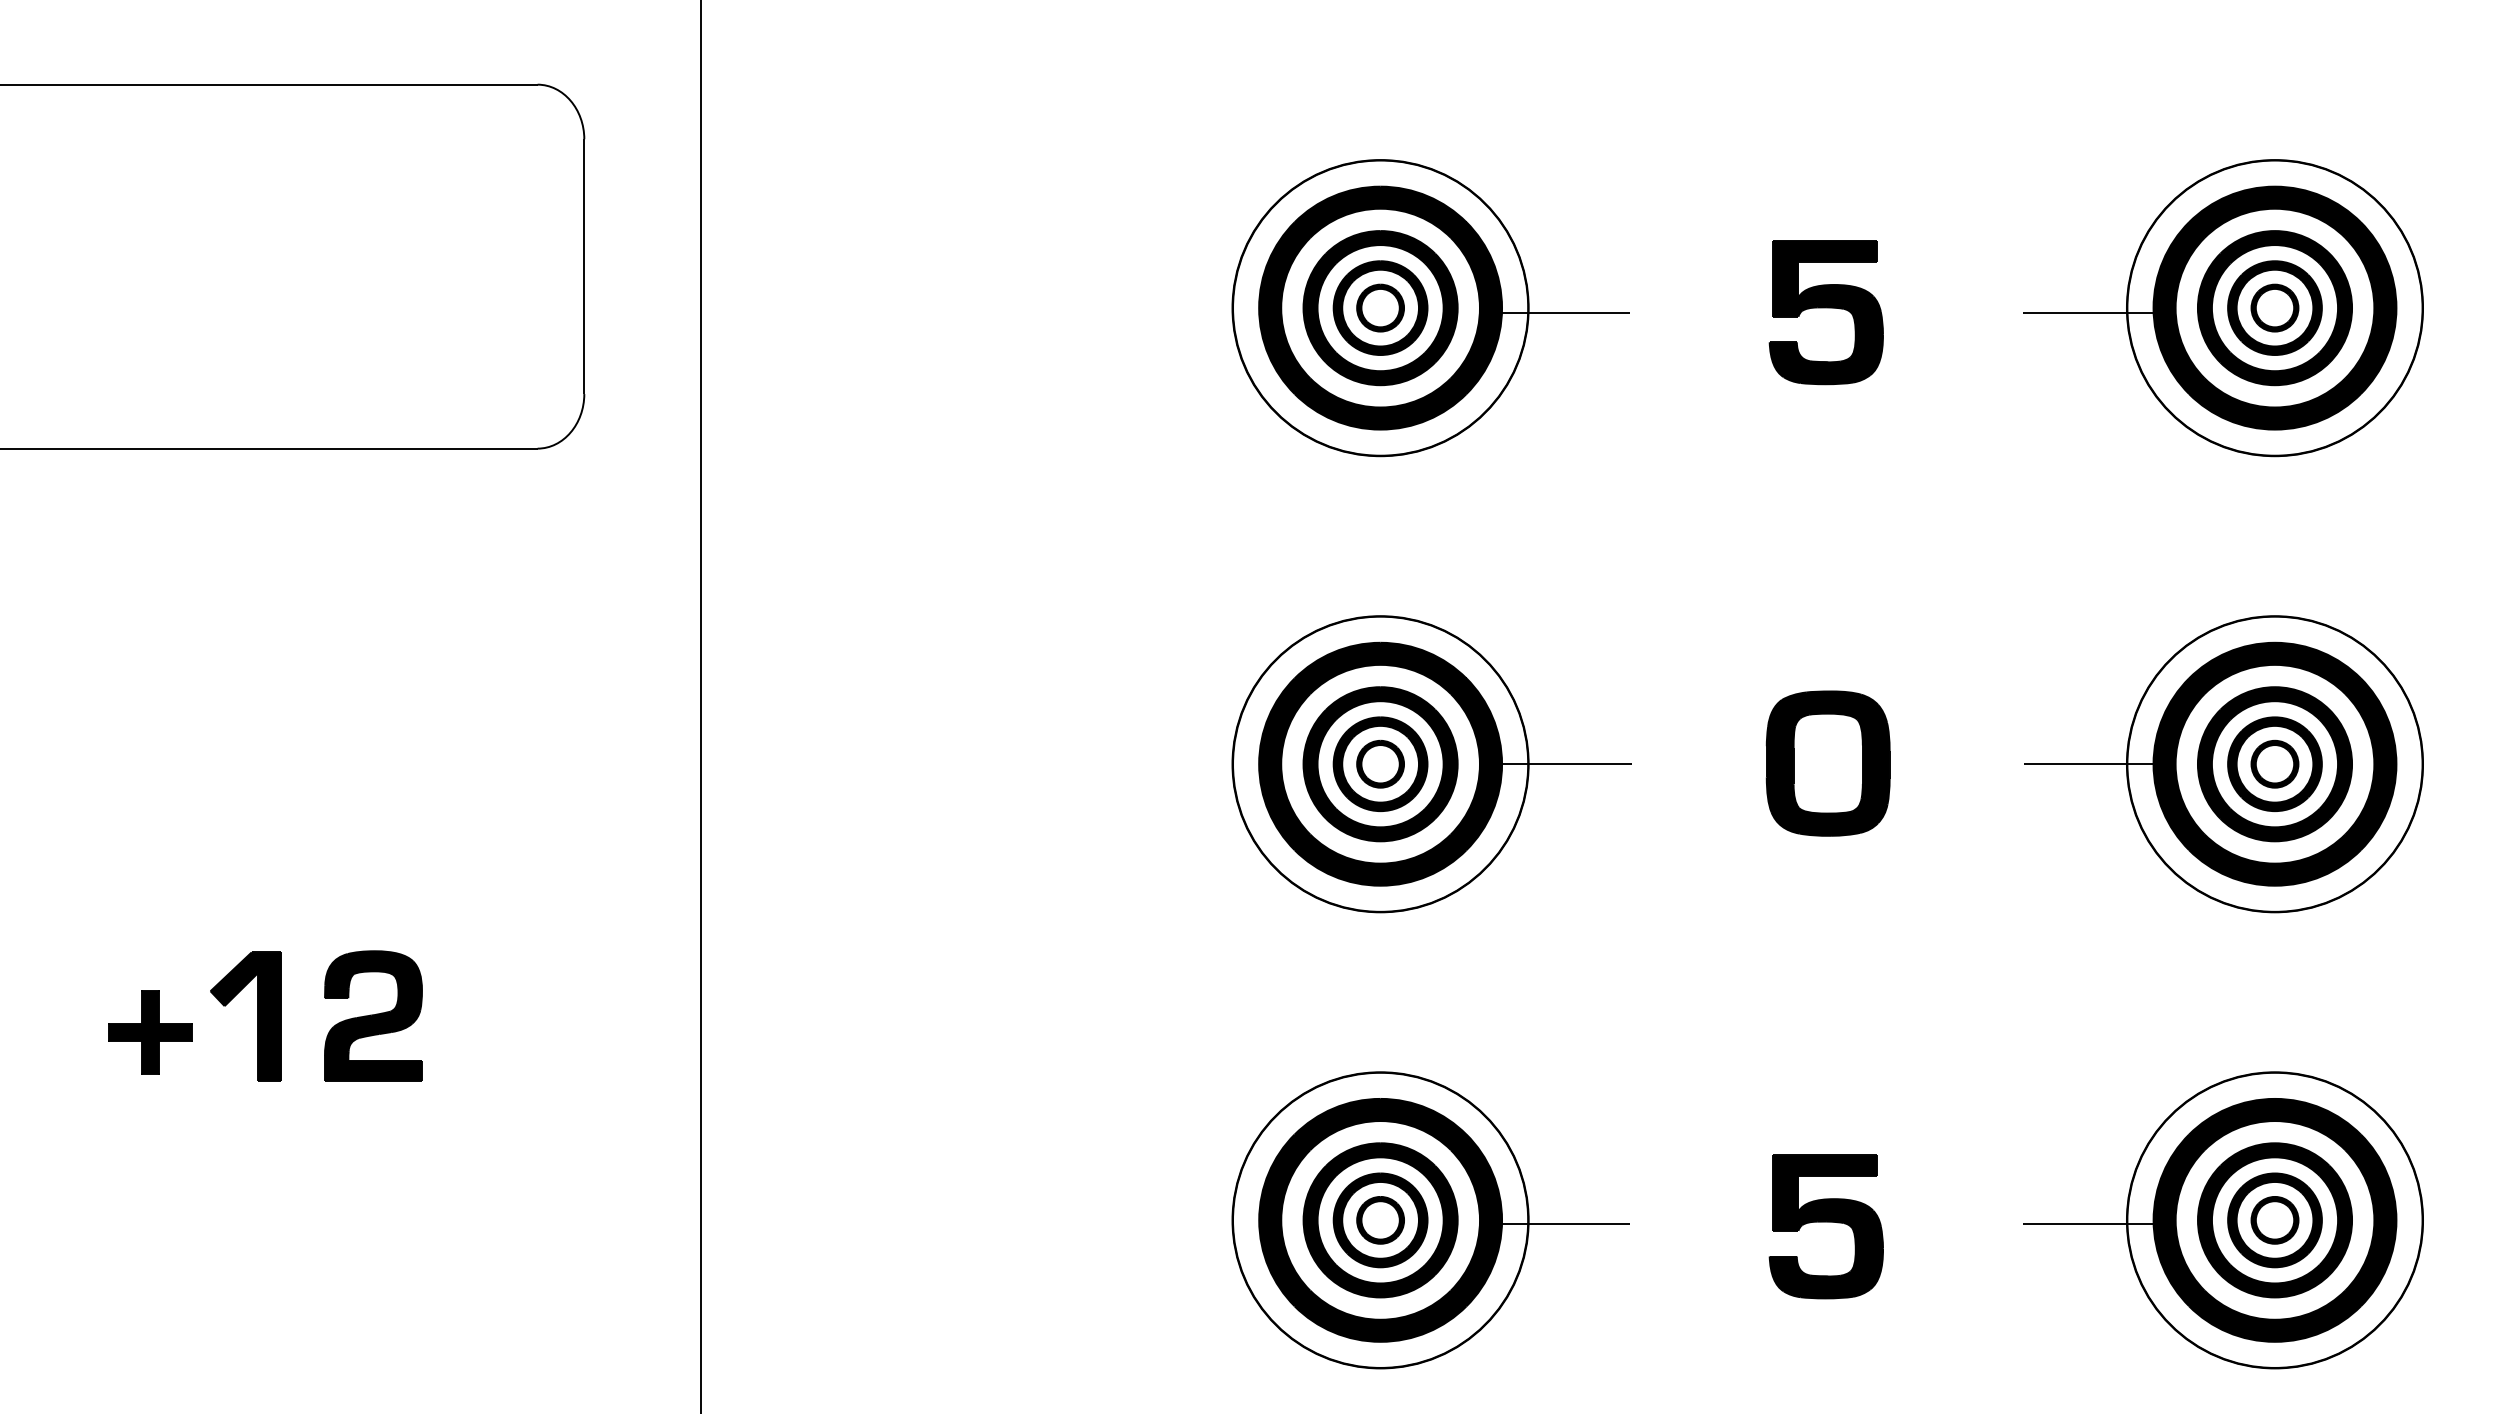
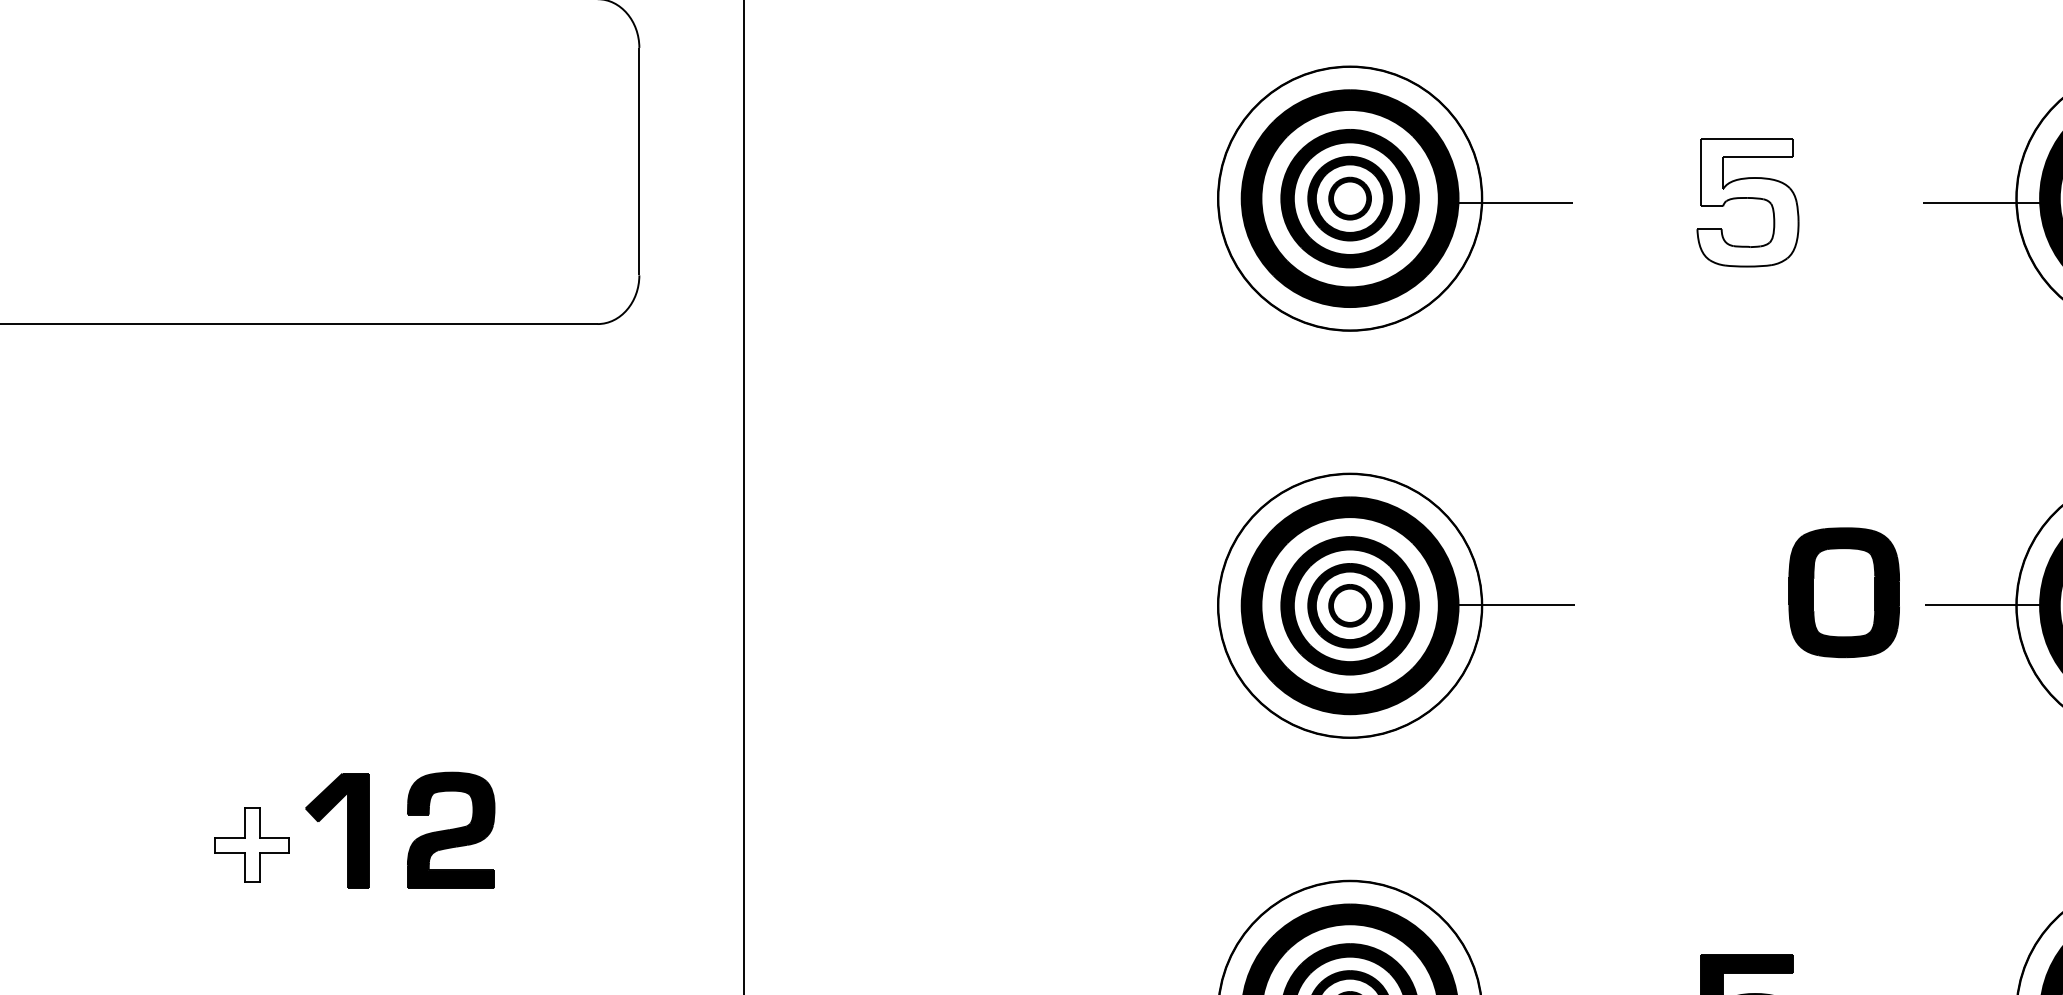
fill: (1825, 312) -> (1747, 202), removed
part: (1827, 763) -> (1843, 592), moved
fill: (150, 1031) -> (252, 844), removed

